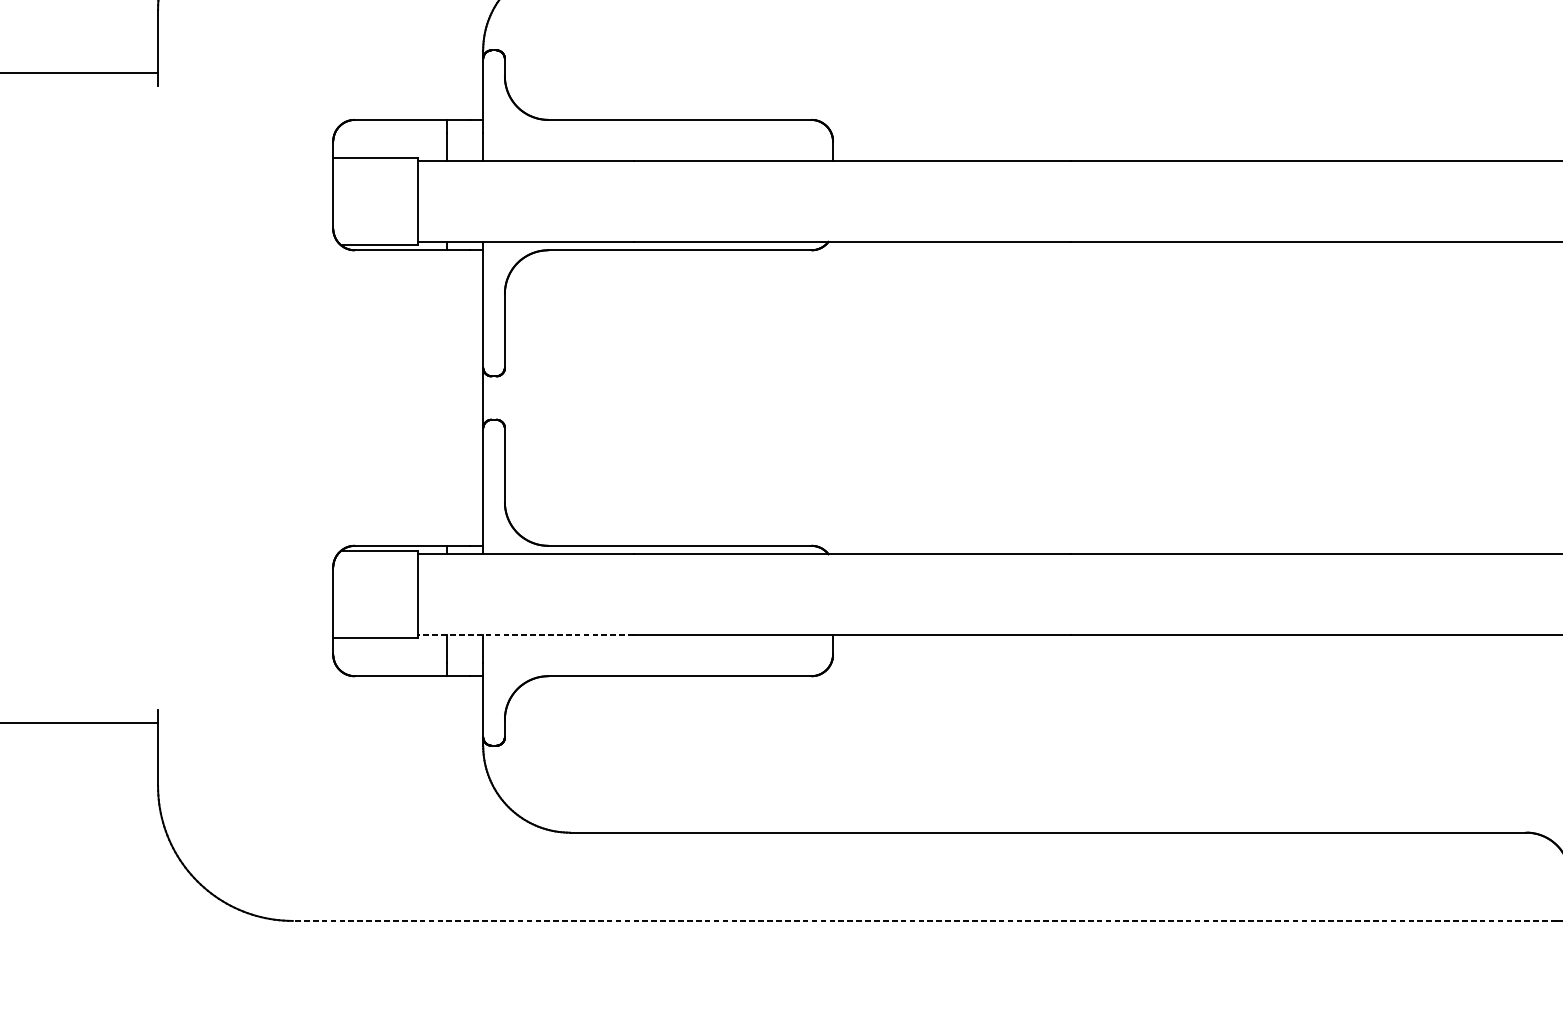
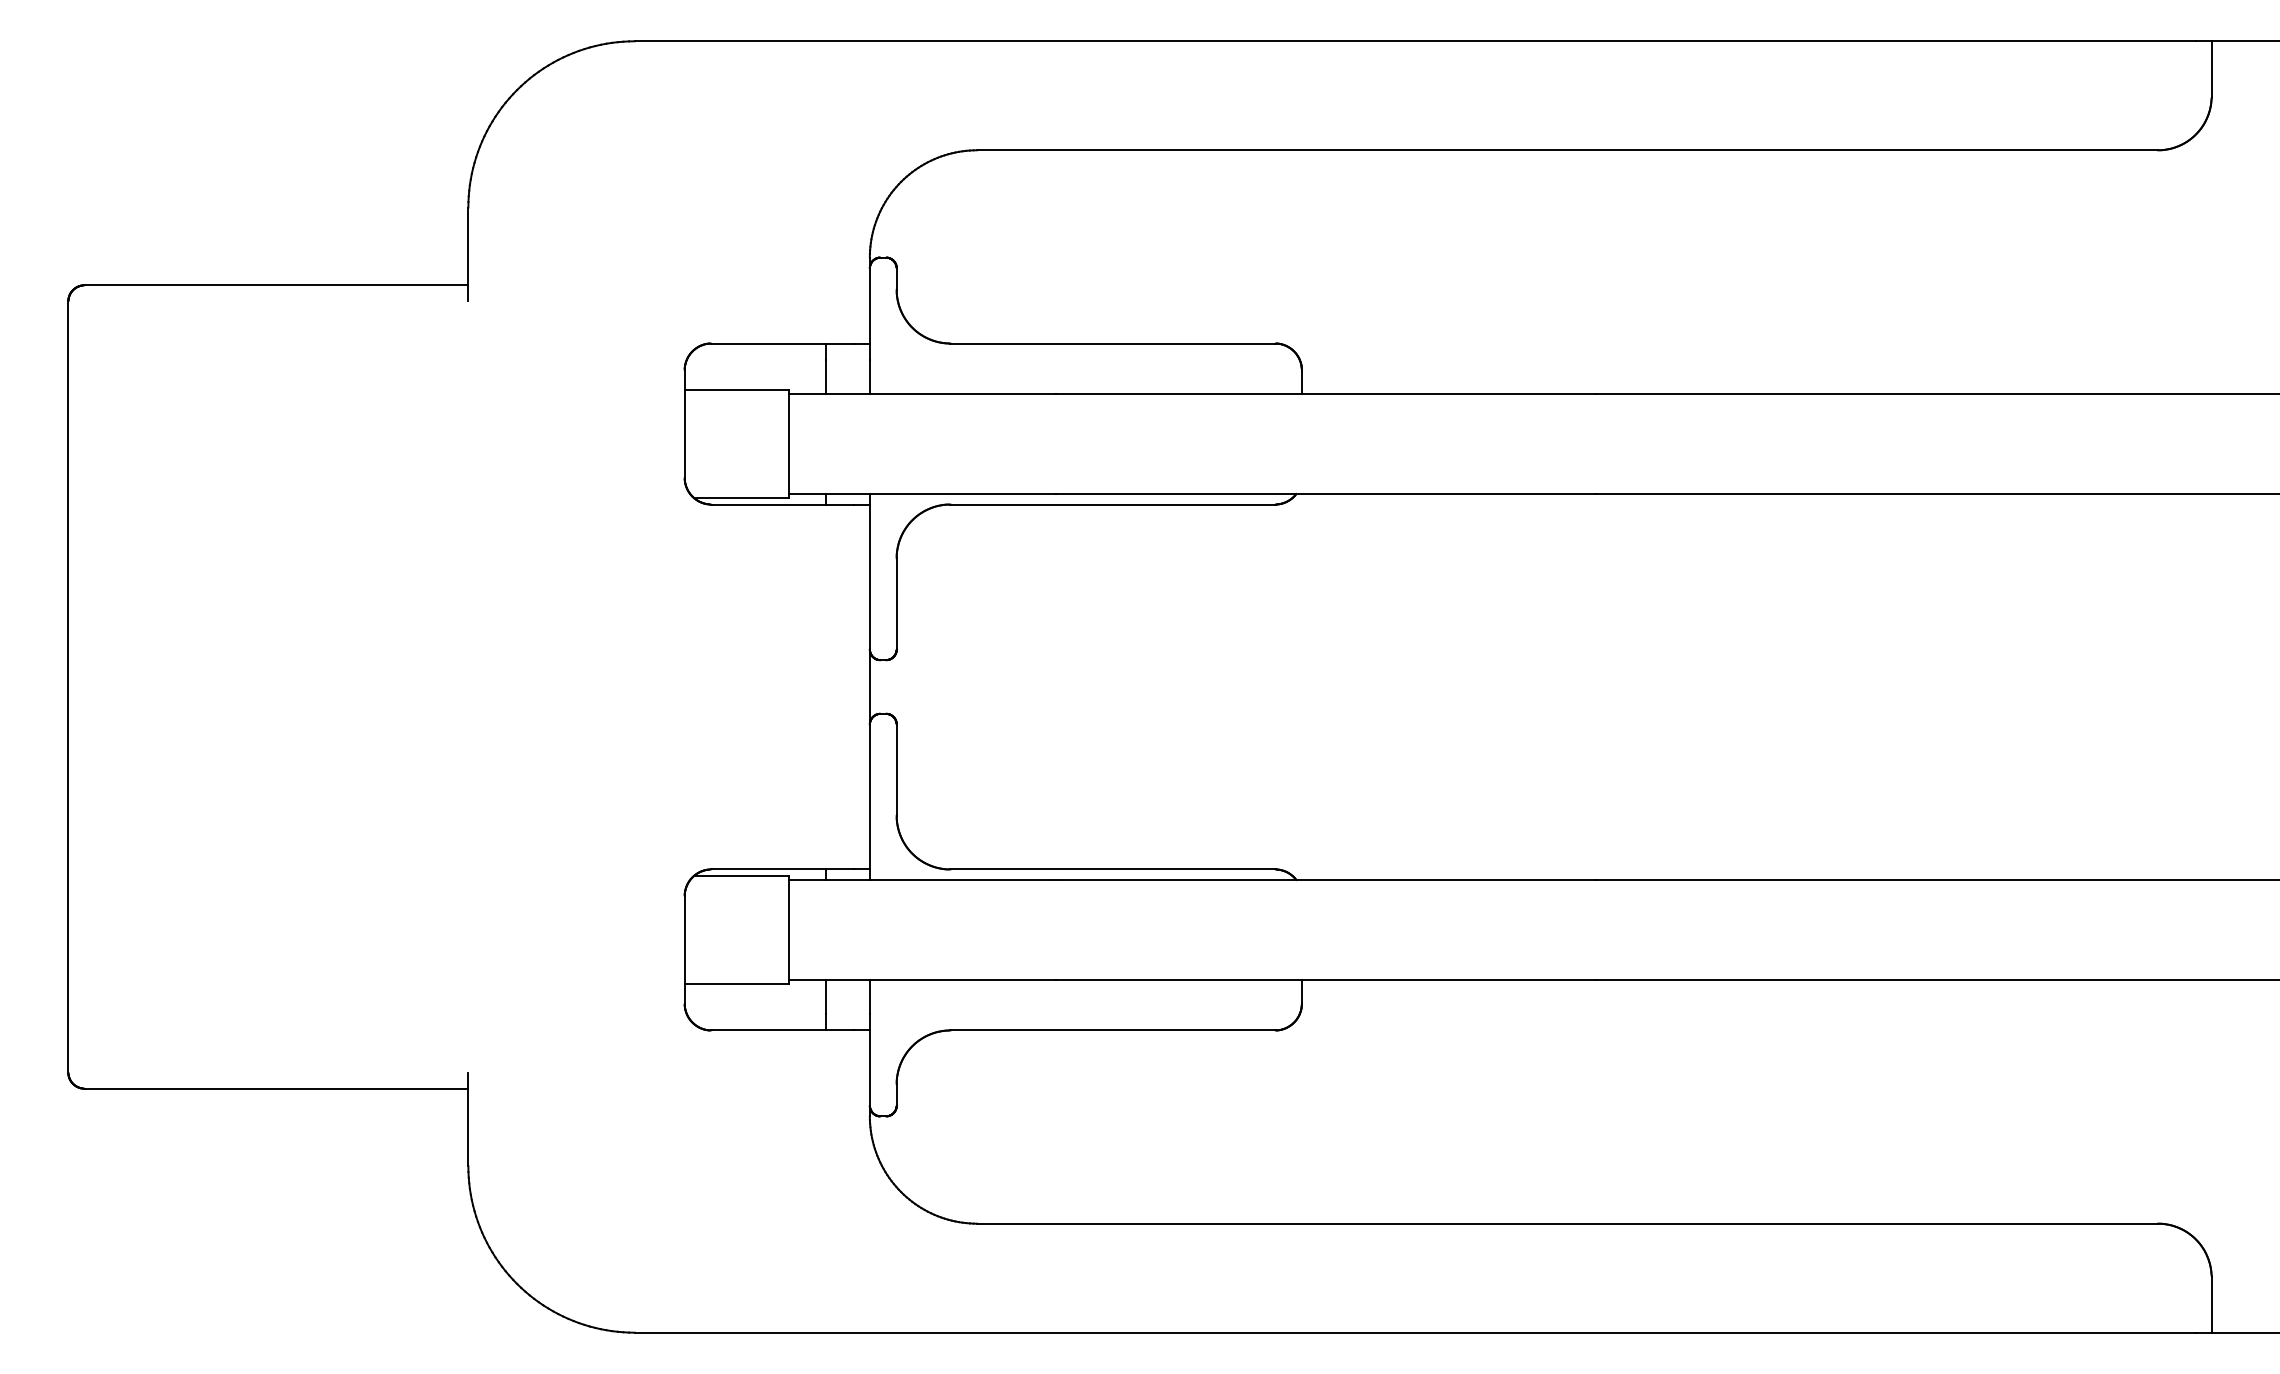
line: (525, 634) -> (922, 979), dashed -> solid
line: (924, 920) -> (1414, 1332), dashed -> solid

